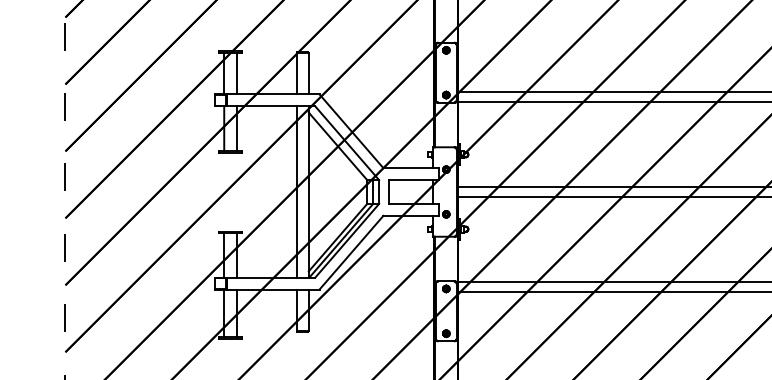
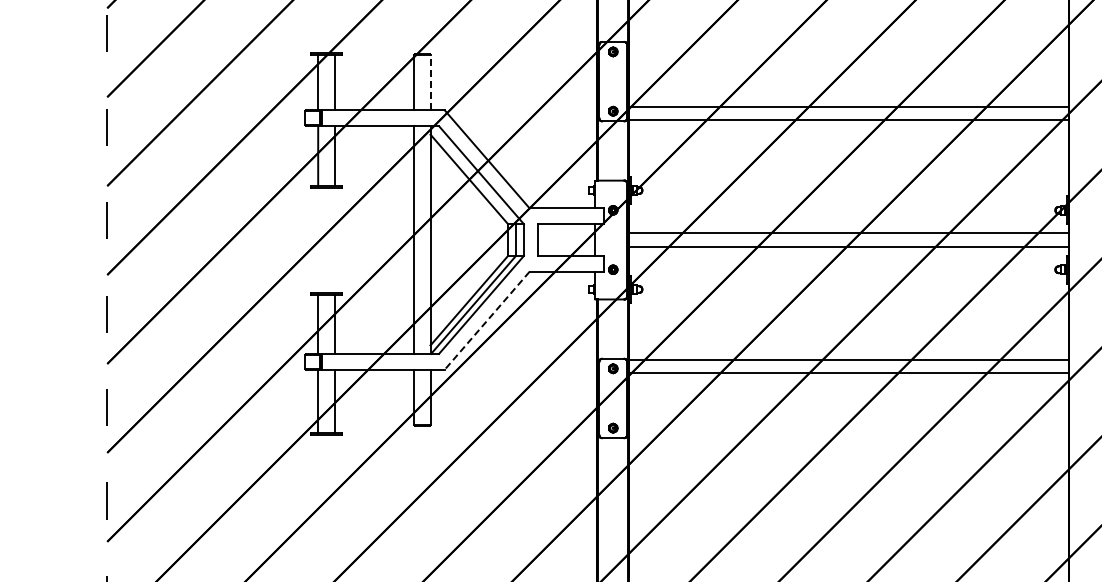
line: (308, 73) -> (430, 82), solid -> dashed
line: (351, 252) -> (487, 320), solid -> dashed

